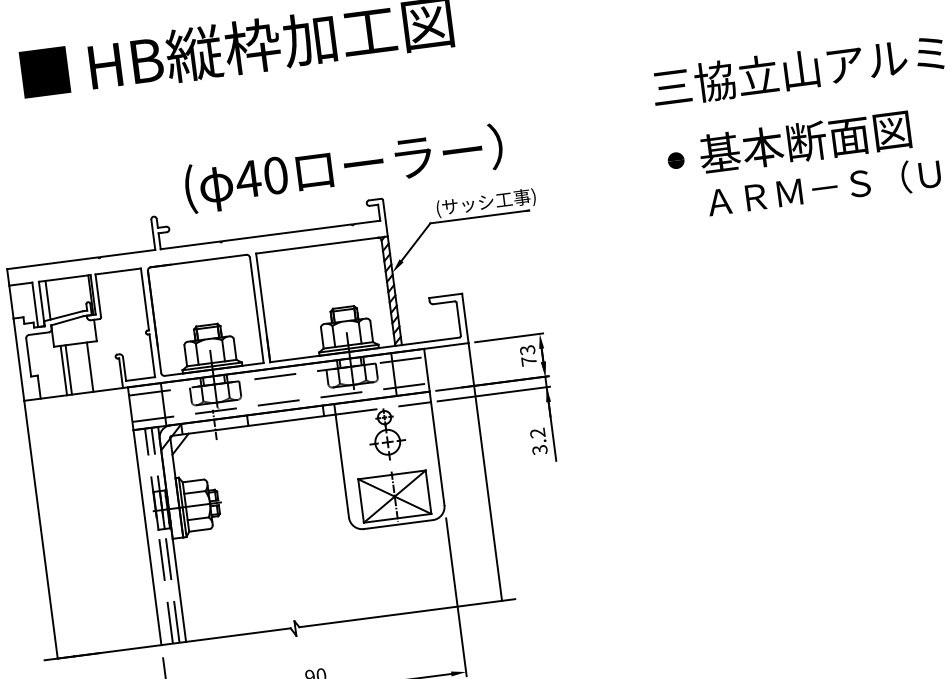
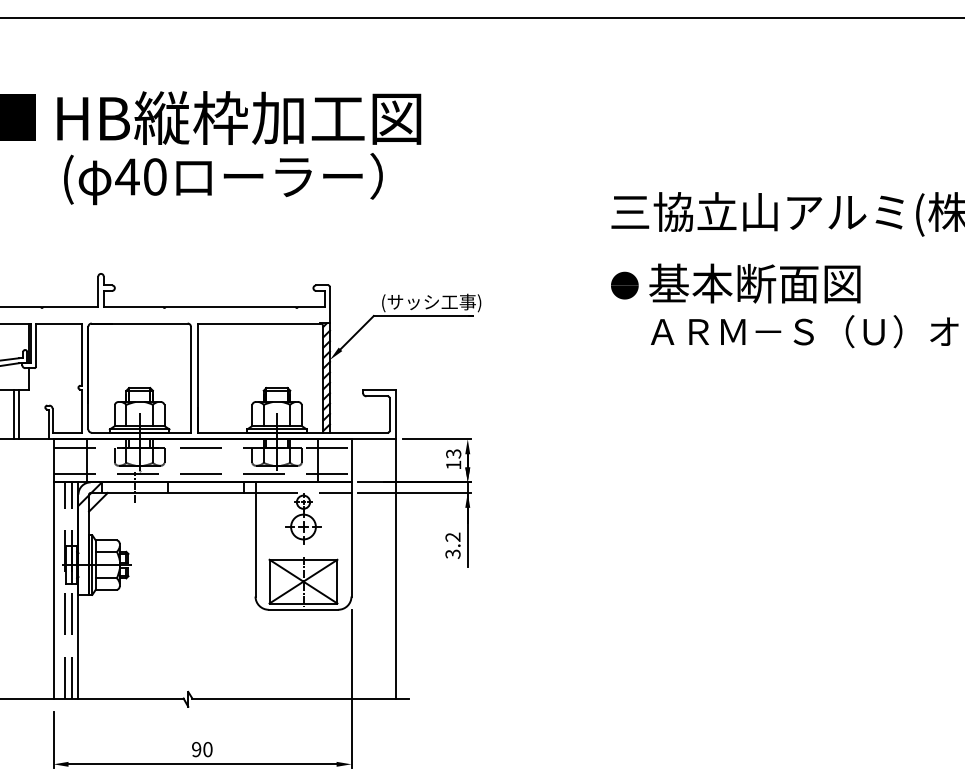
part: (675, 160) -> (624, 285), size x1.67
text: (344, 169) -> (223, 179), moved
text: (528, 360) -> (453, 464), 73 -> 13
line: (84, 367) -> (13, 414), added

